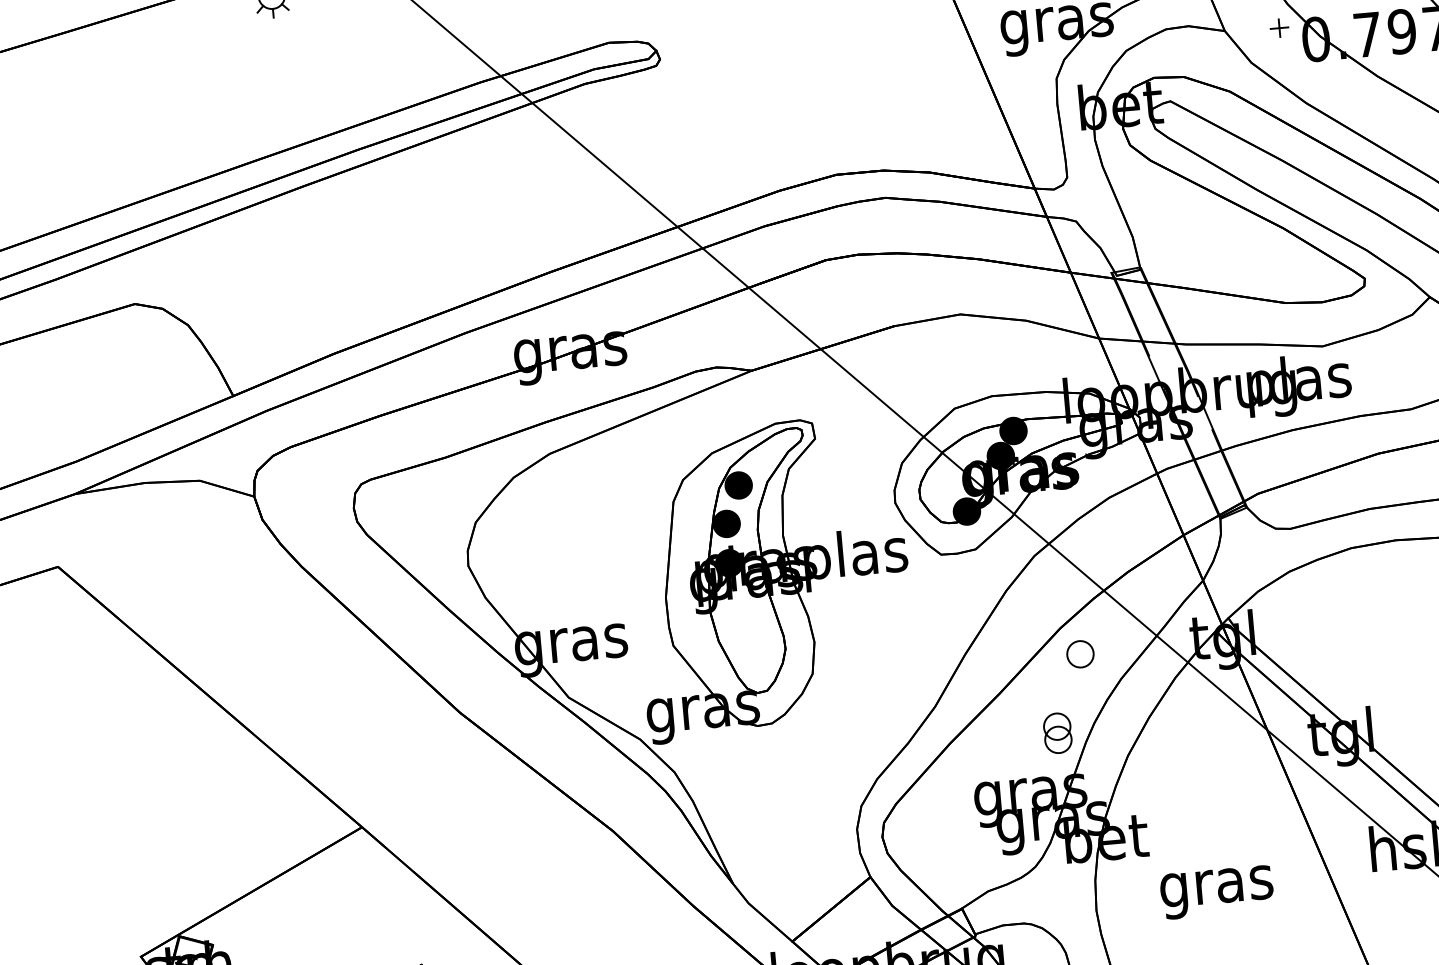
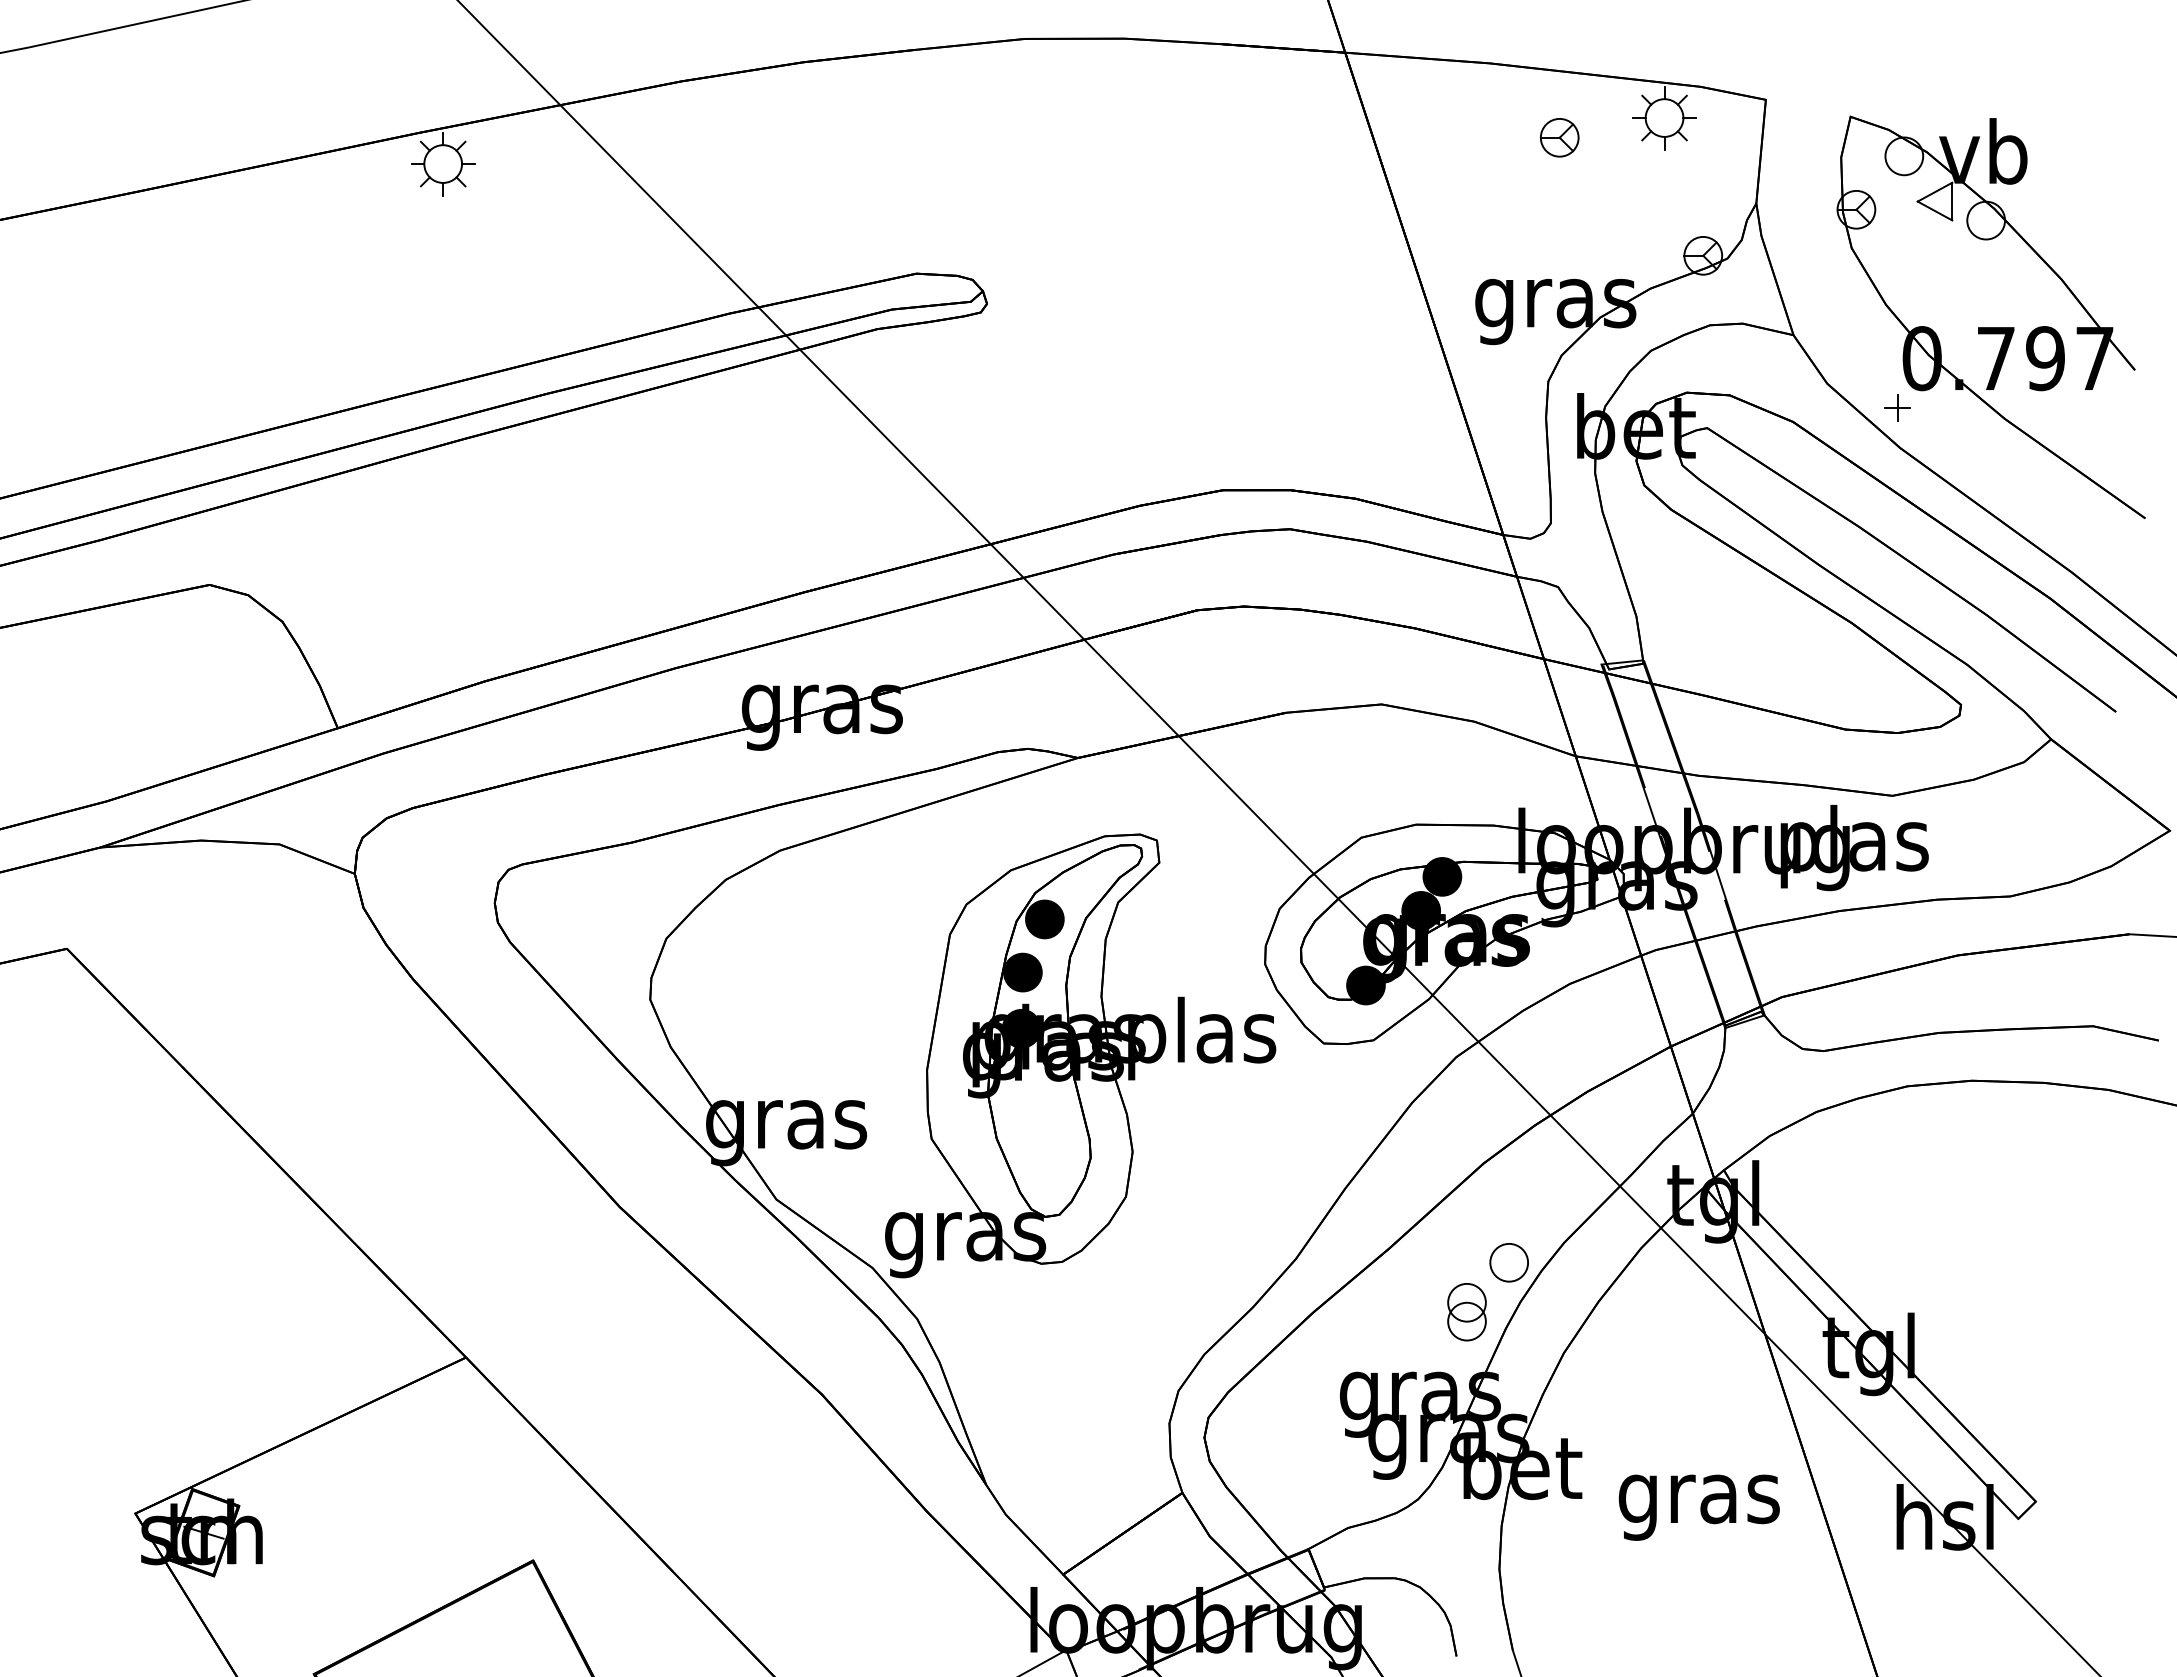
part: (1279, 27) -> (1897, 407), moved
part: (1079, 654) -> (1508, 1262), moved
text: (1216, 892) -> (1698, 1507), moved

